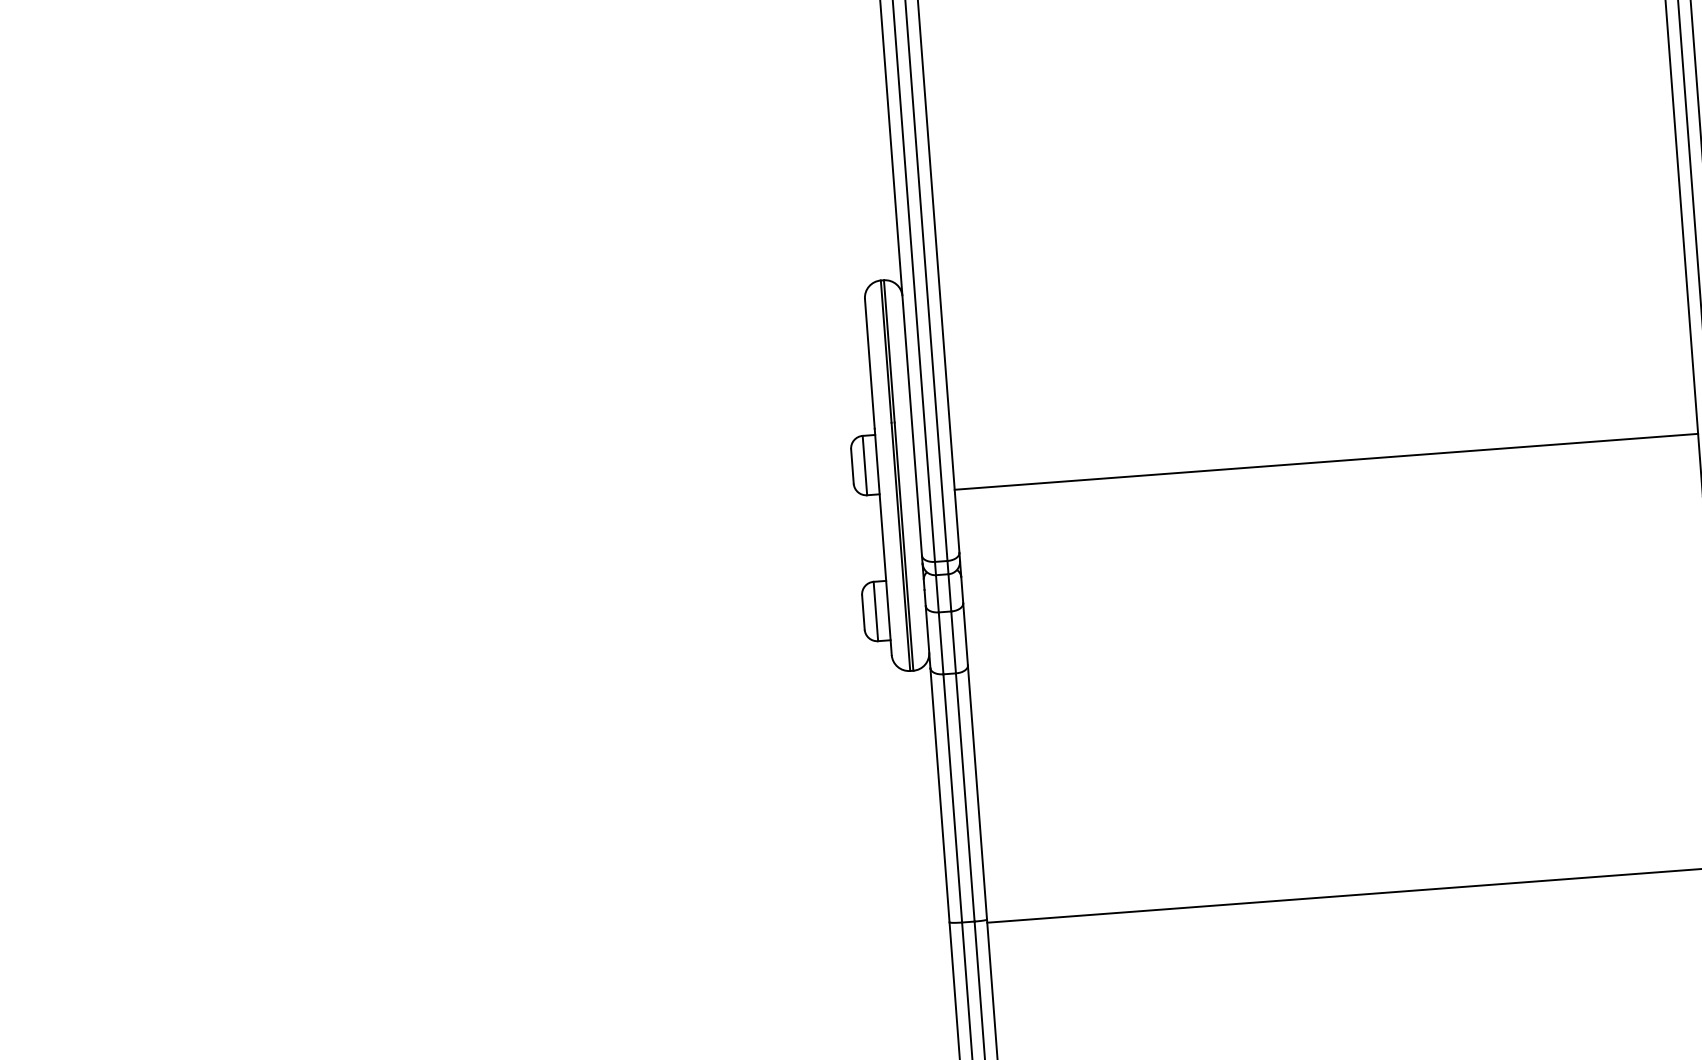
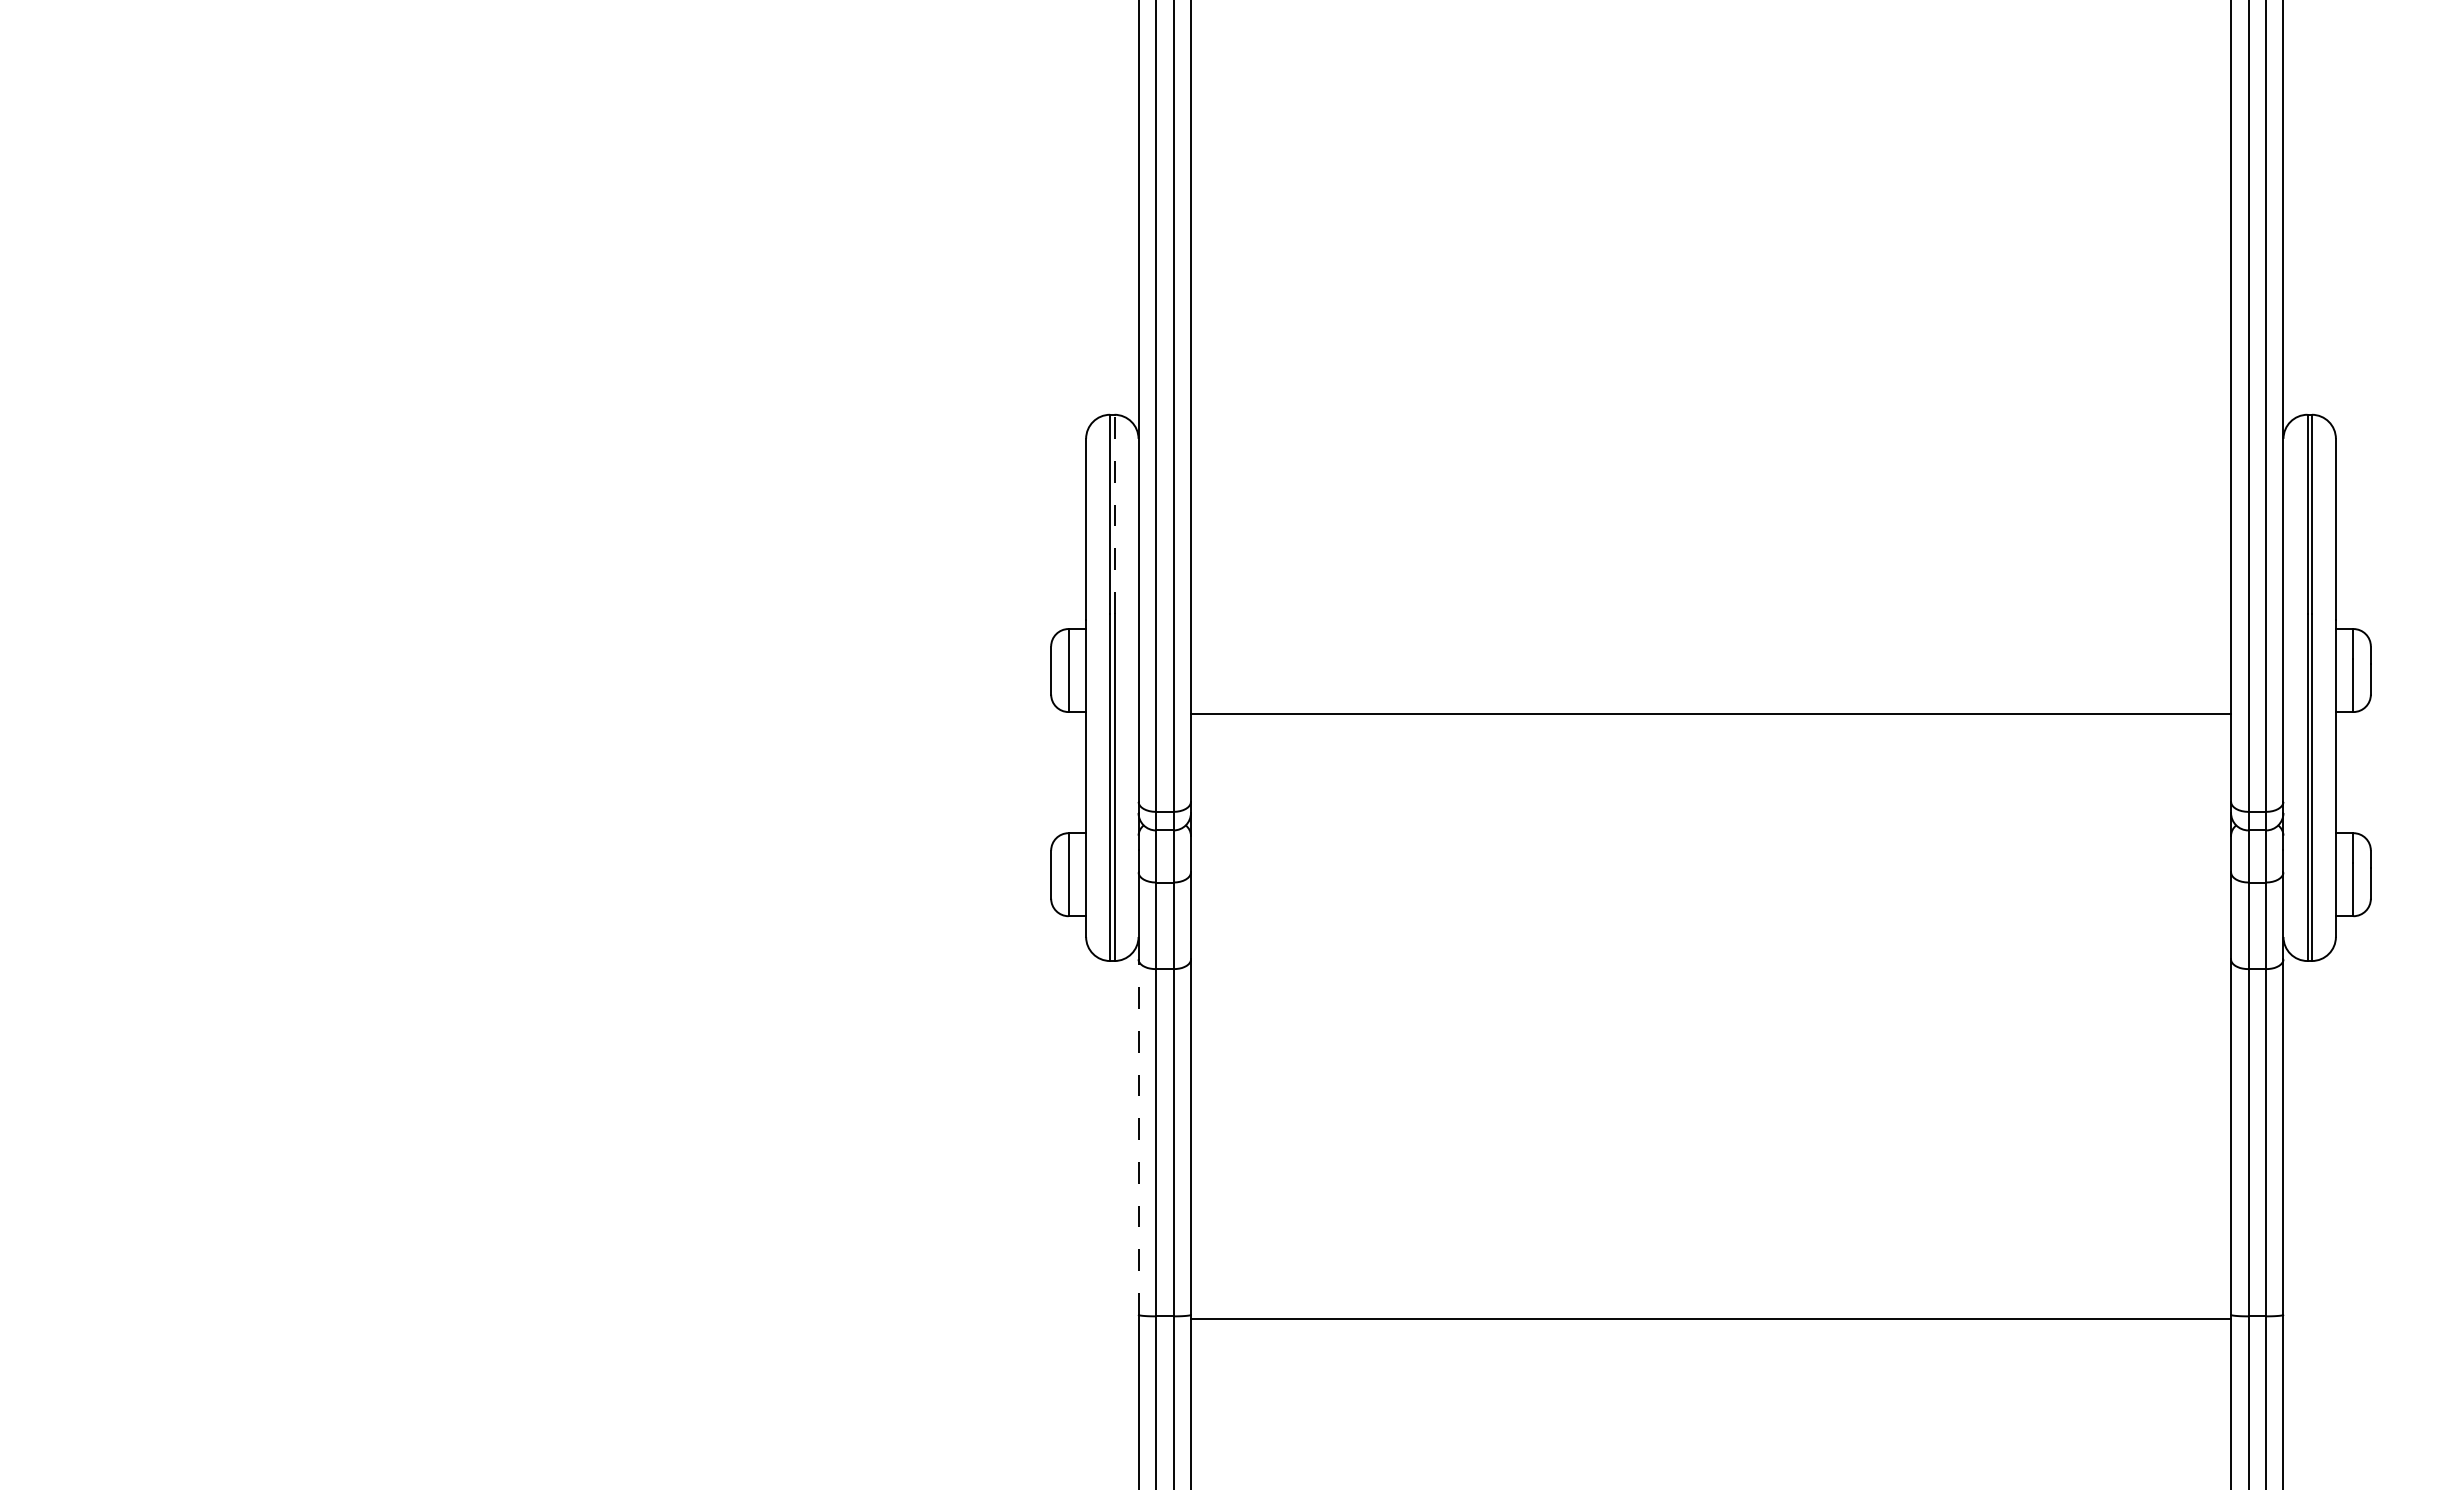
line: (889, 351) -> (1114, 514), solid -> dashed
line: (939, 795) -> (1138, 1137), solid -> dashed

